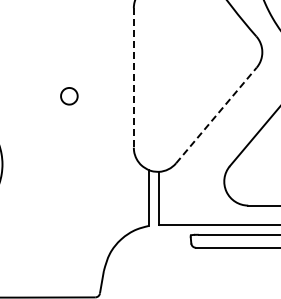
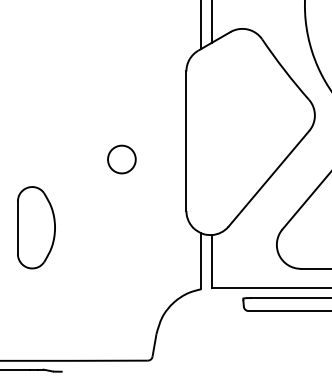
line: (133, 78) -> (186, 141), dashed -> solid
part: (68, 96) -> (121, 159), size x1.67
line: (215, 115) -> (268, 178), dashed -> solid

